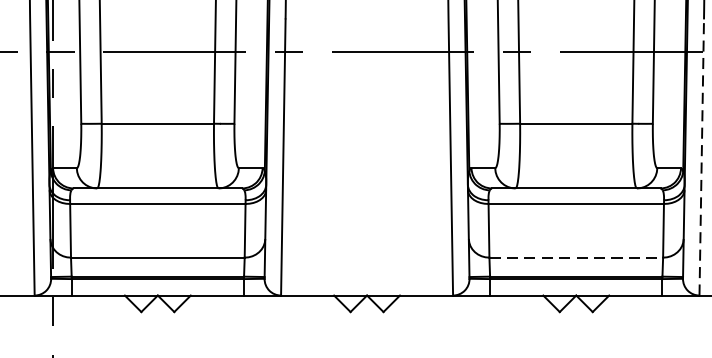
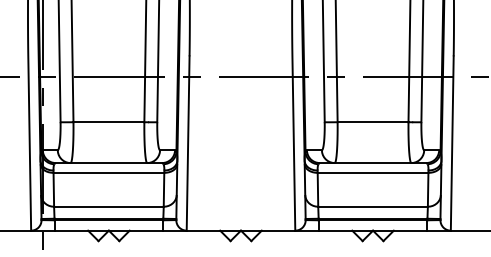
line: (702, 157) -> (452, 143), dashed -> solid
line: (576, 257) -> (373, 206), dashed -> solid

